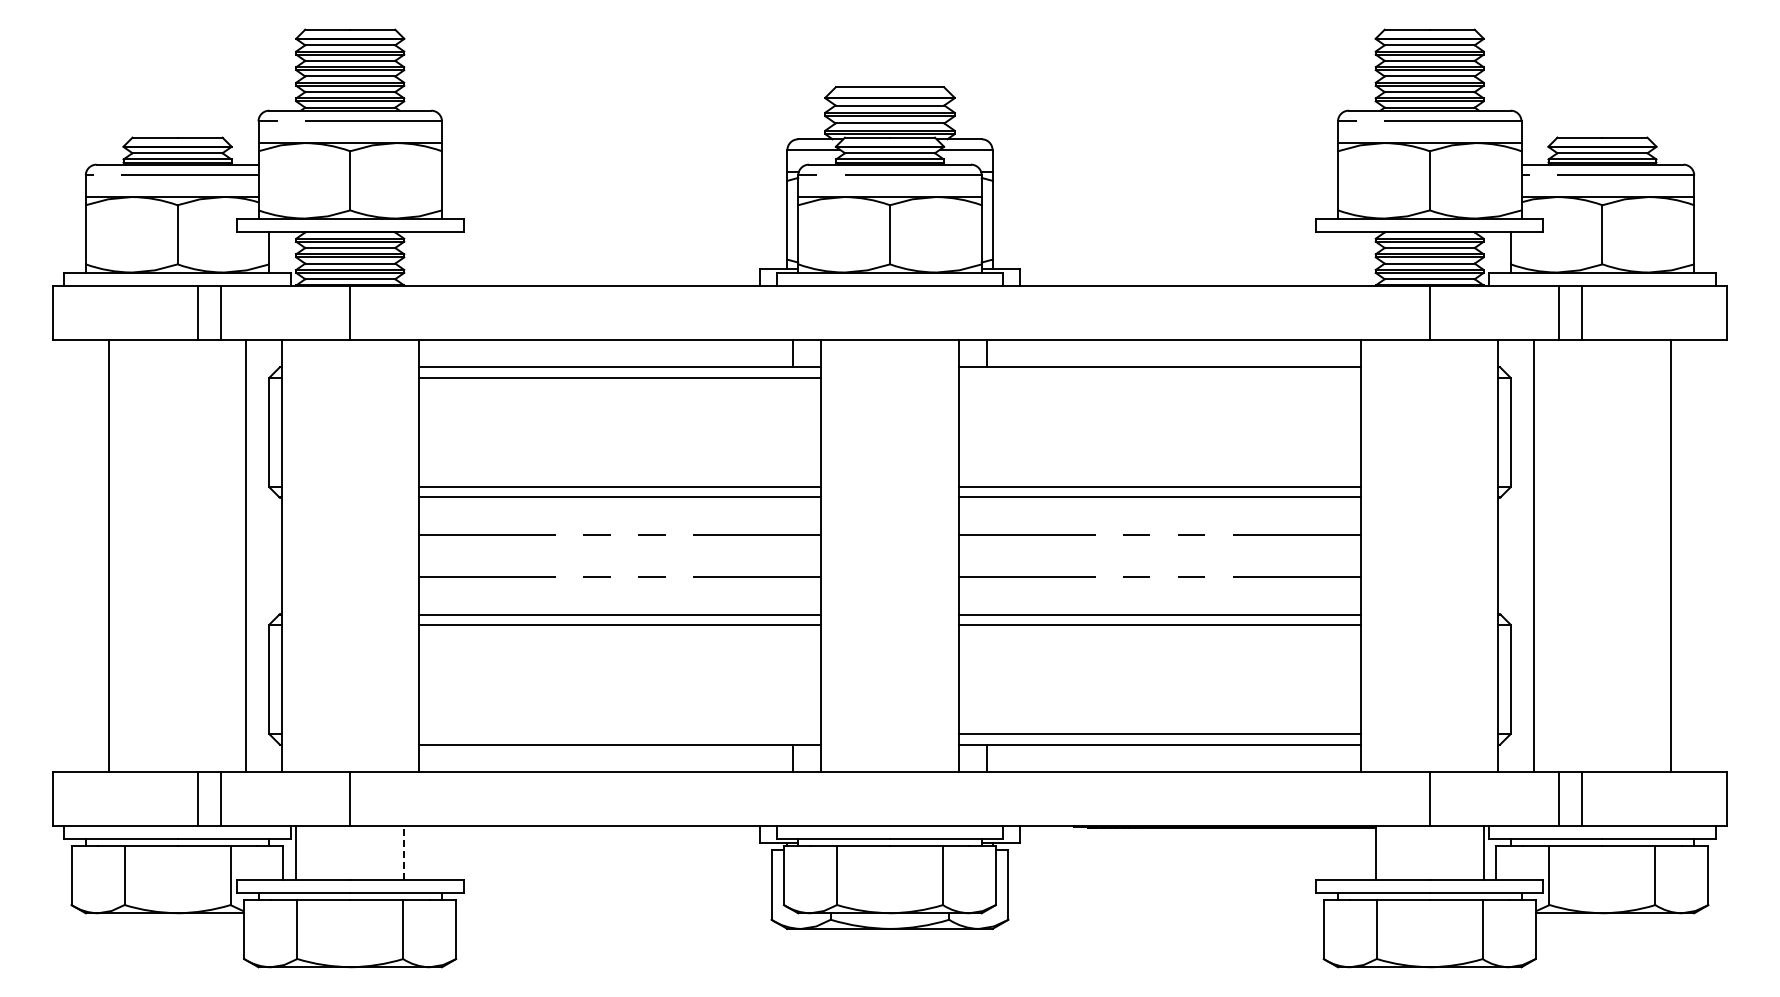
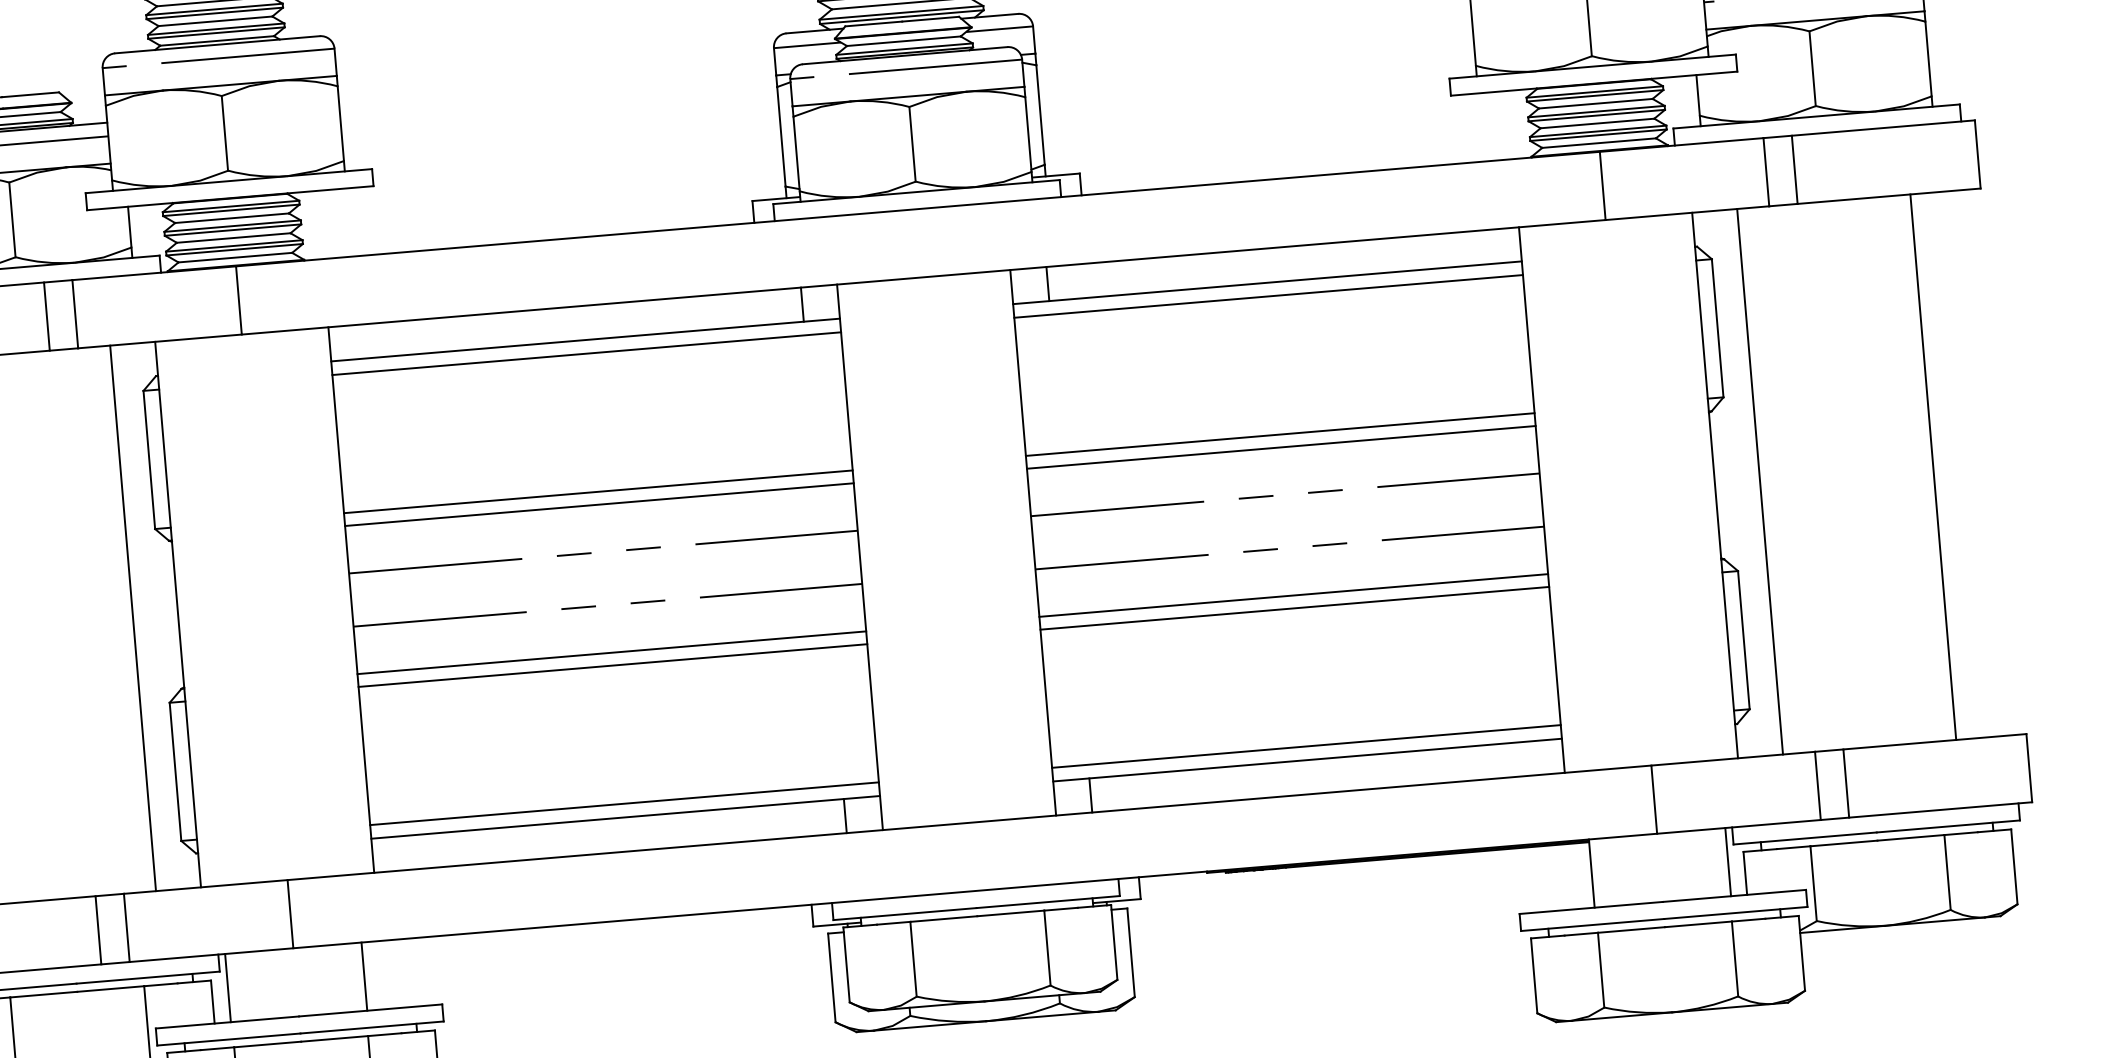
line: (1159, 377) -> (1268, 295), added
line: (619, 734) -> (623, 804), added
line: (404, 852) -> (364, 976), dashed -> solid

